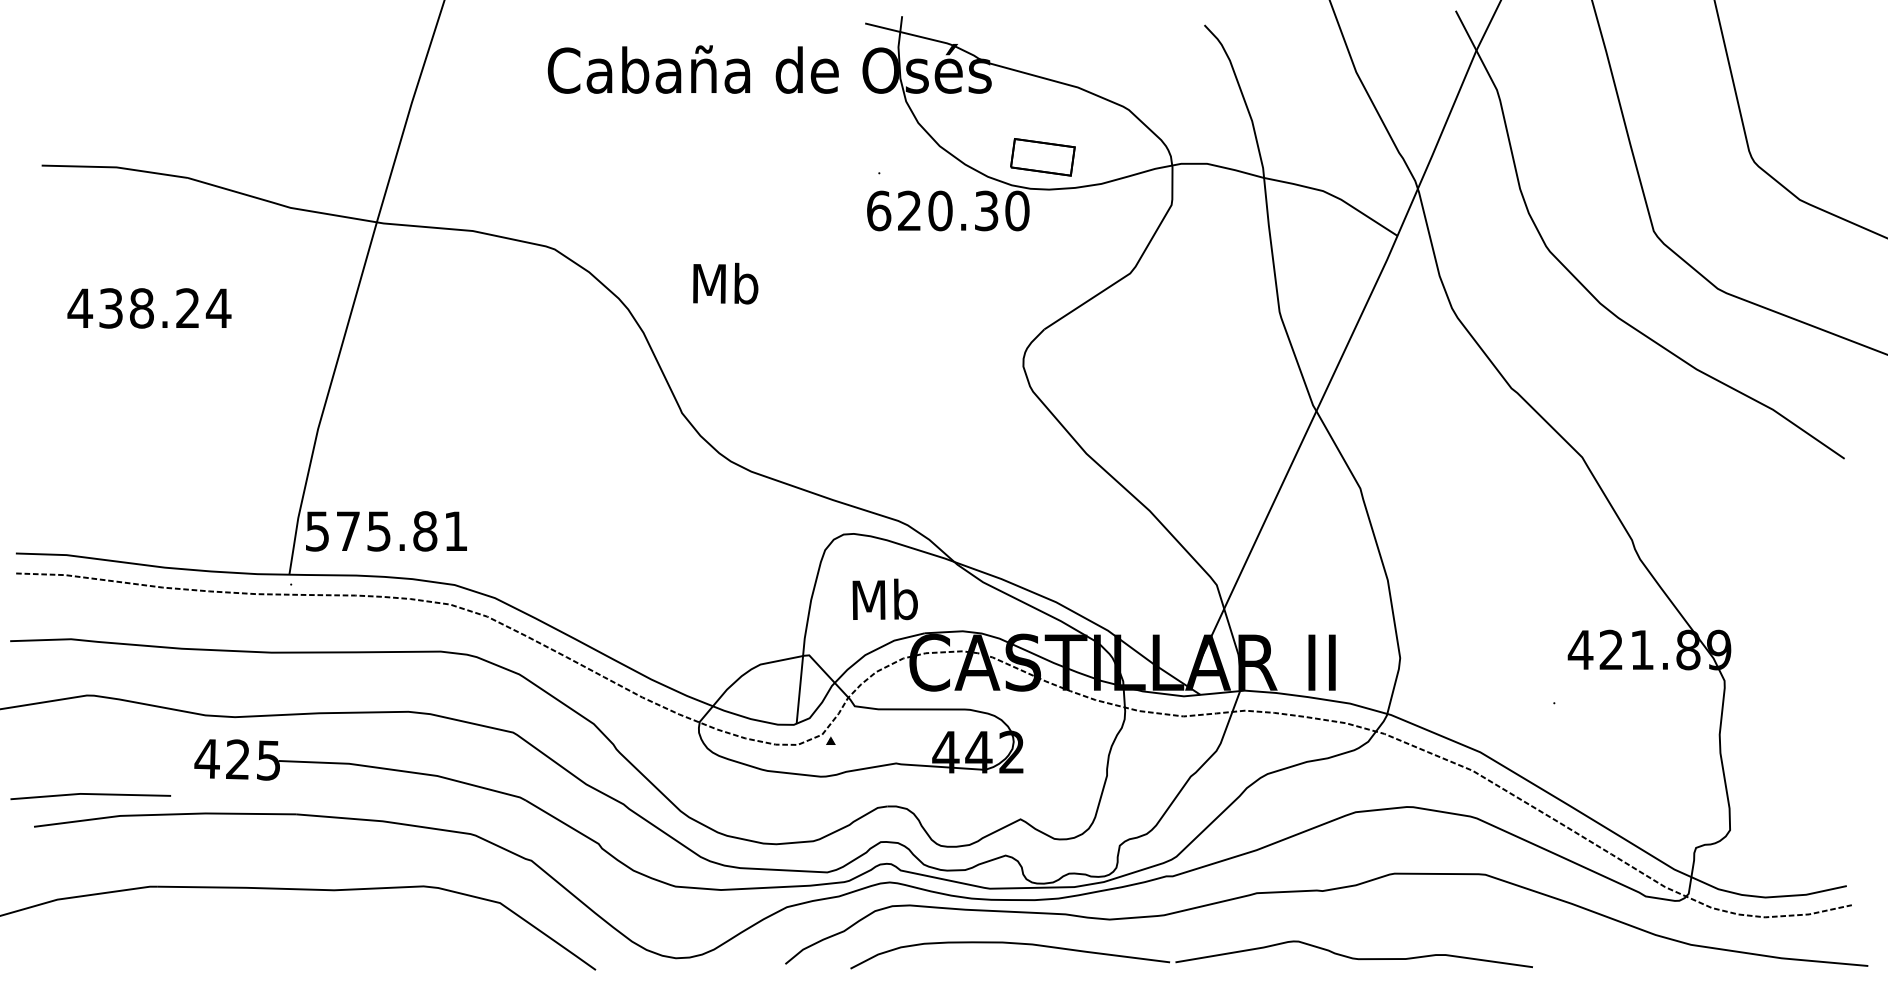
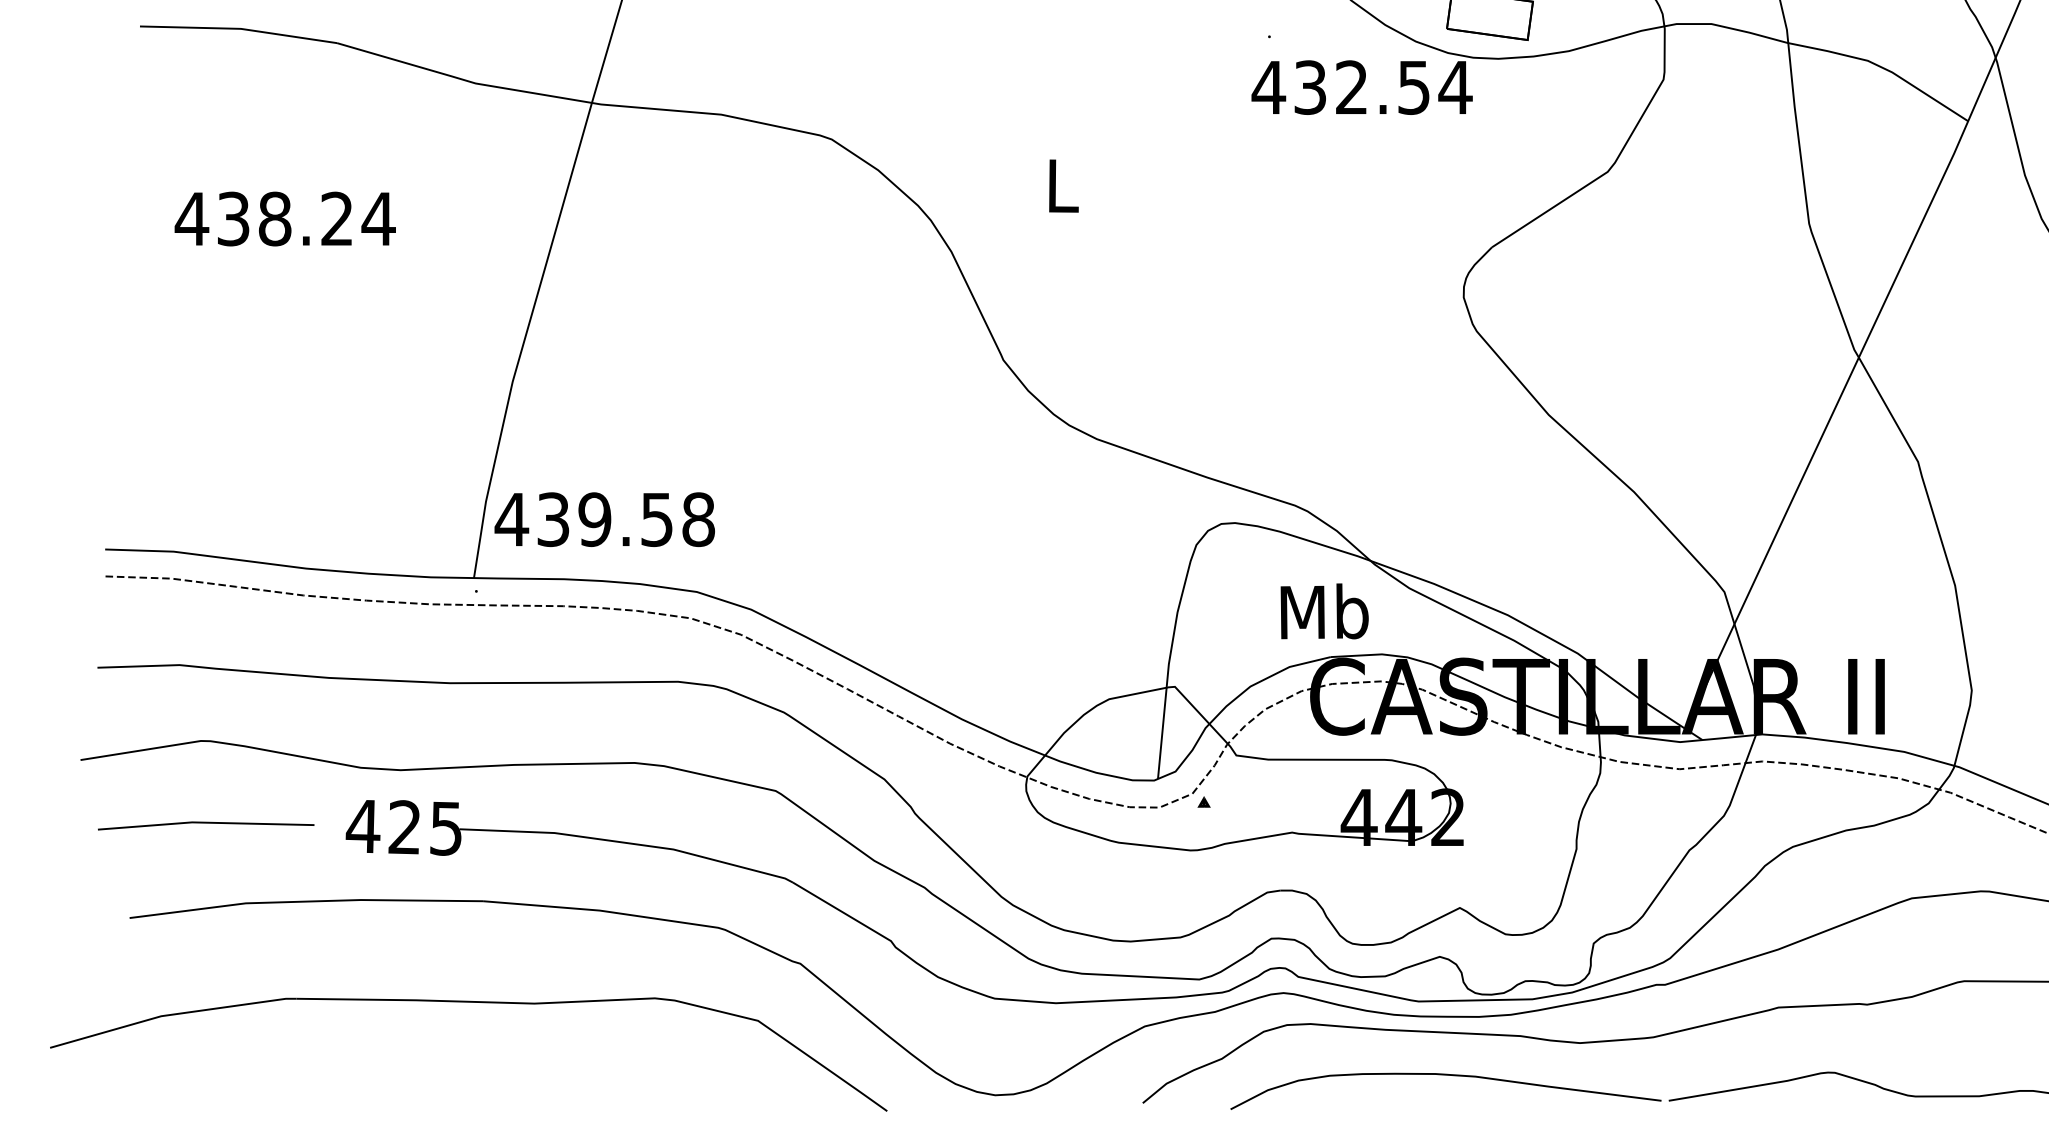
text: (948, 210) -> (1362, 86), 620.30 -> 432.54
text: (725, 283) -> (1062, 185), Mb -> L
text: (386, 531) -> (604, 519), 575.81 -> 439.58
text: (884, 599) -> (1323, 611), moved
line: (90, 794) -> (205, 823), moved

